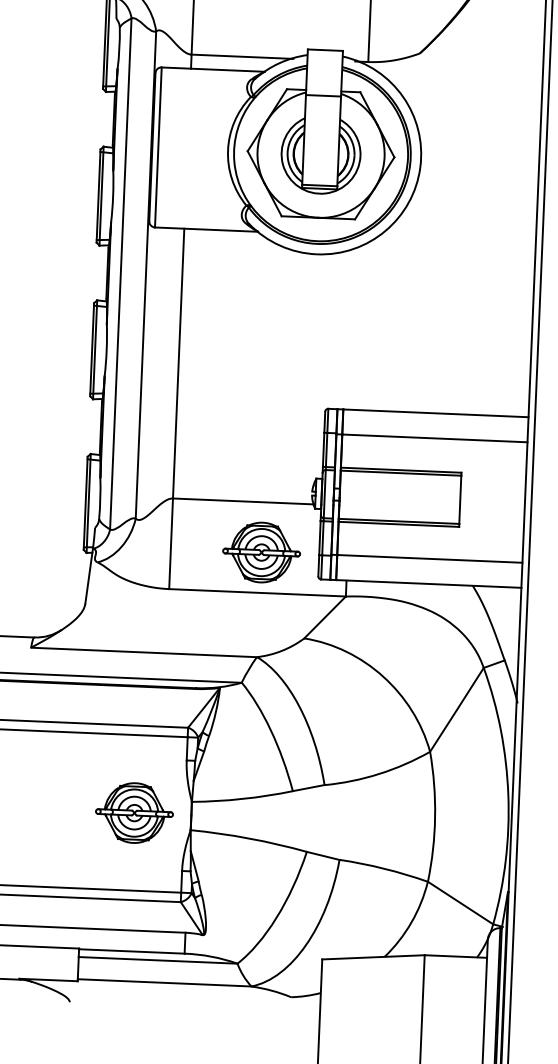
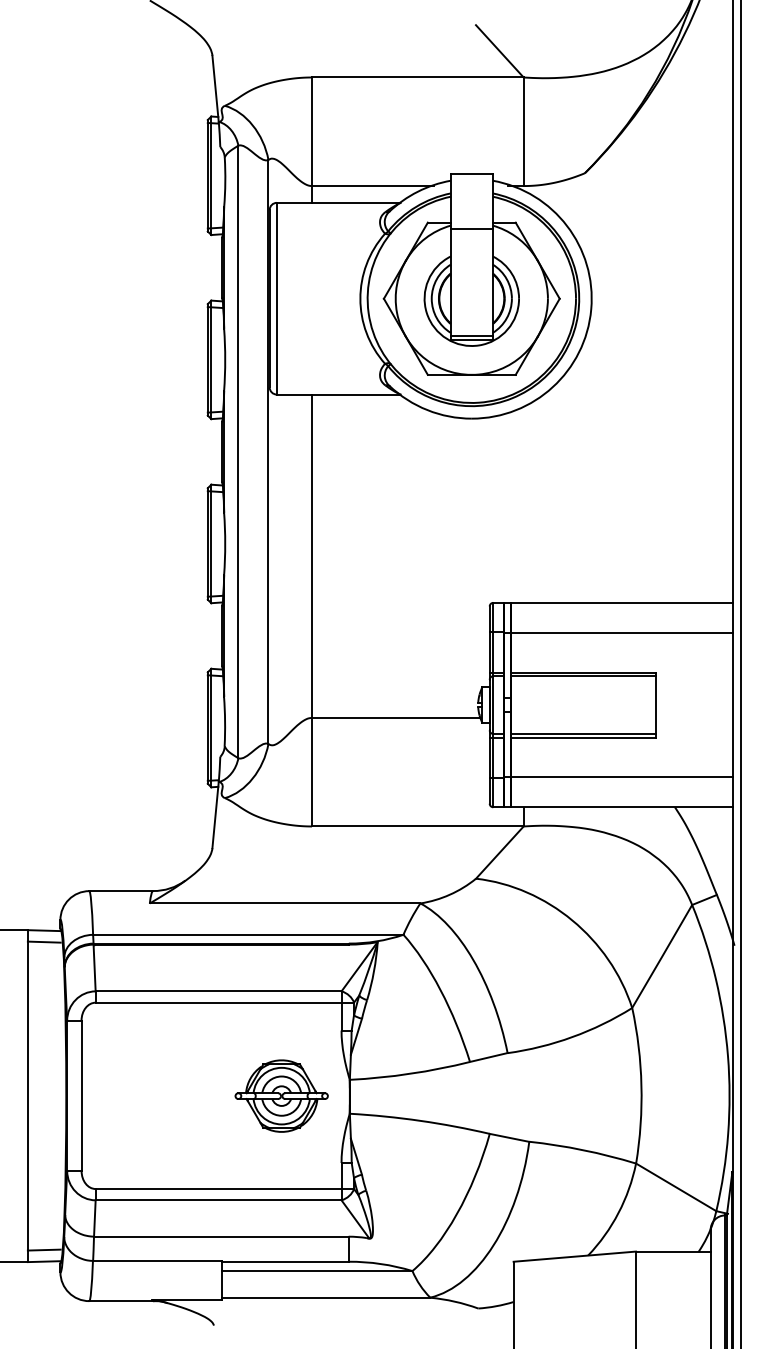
part: (261, 552) -> (420, 777), removed

